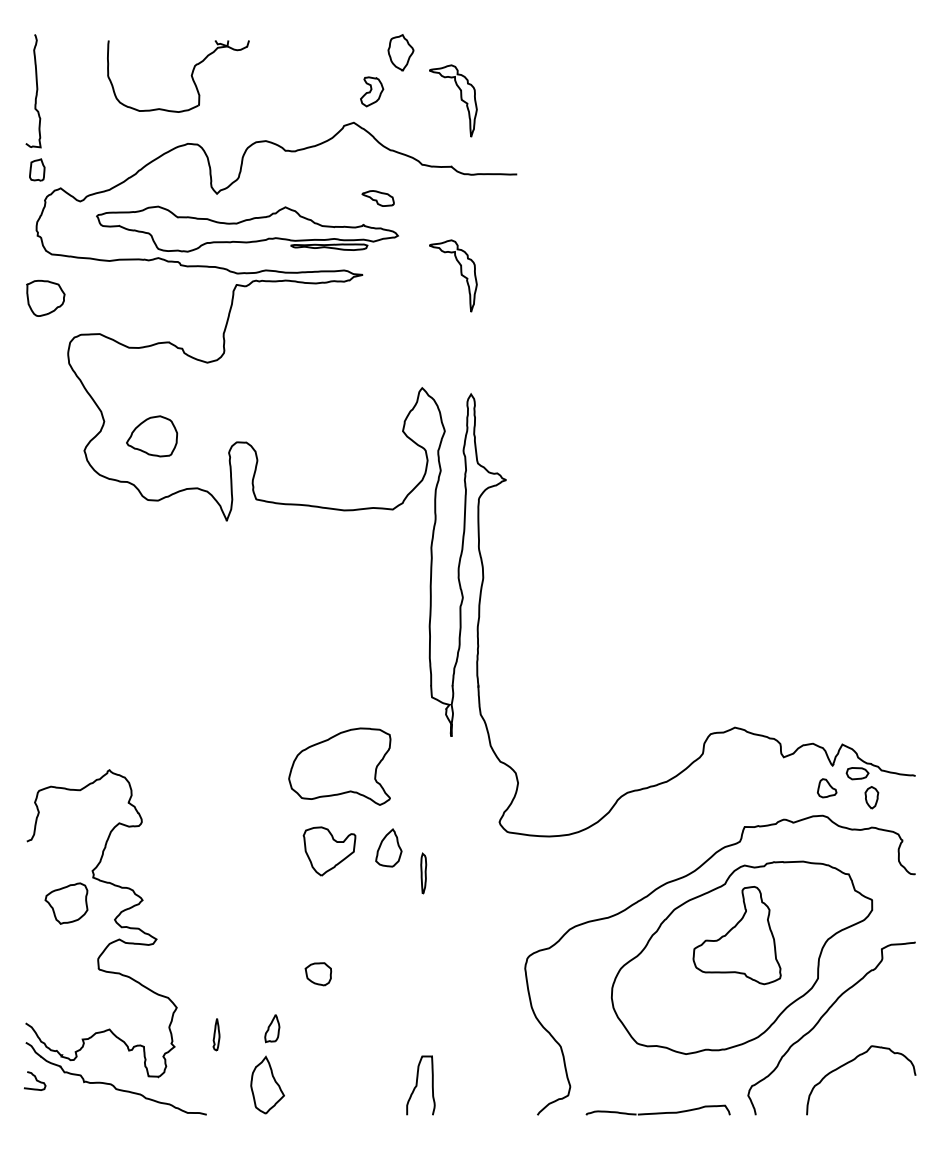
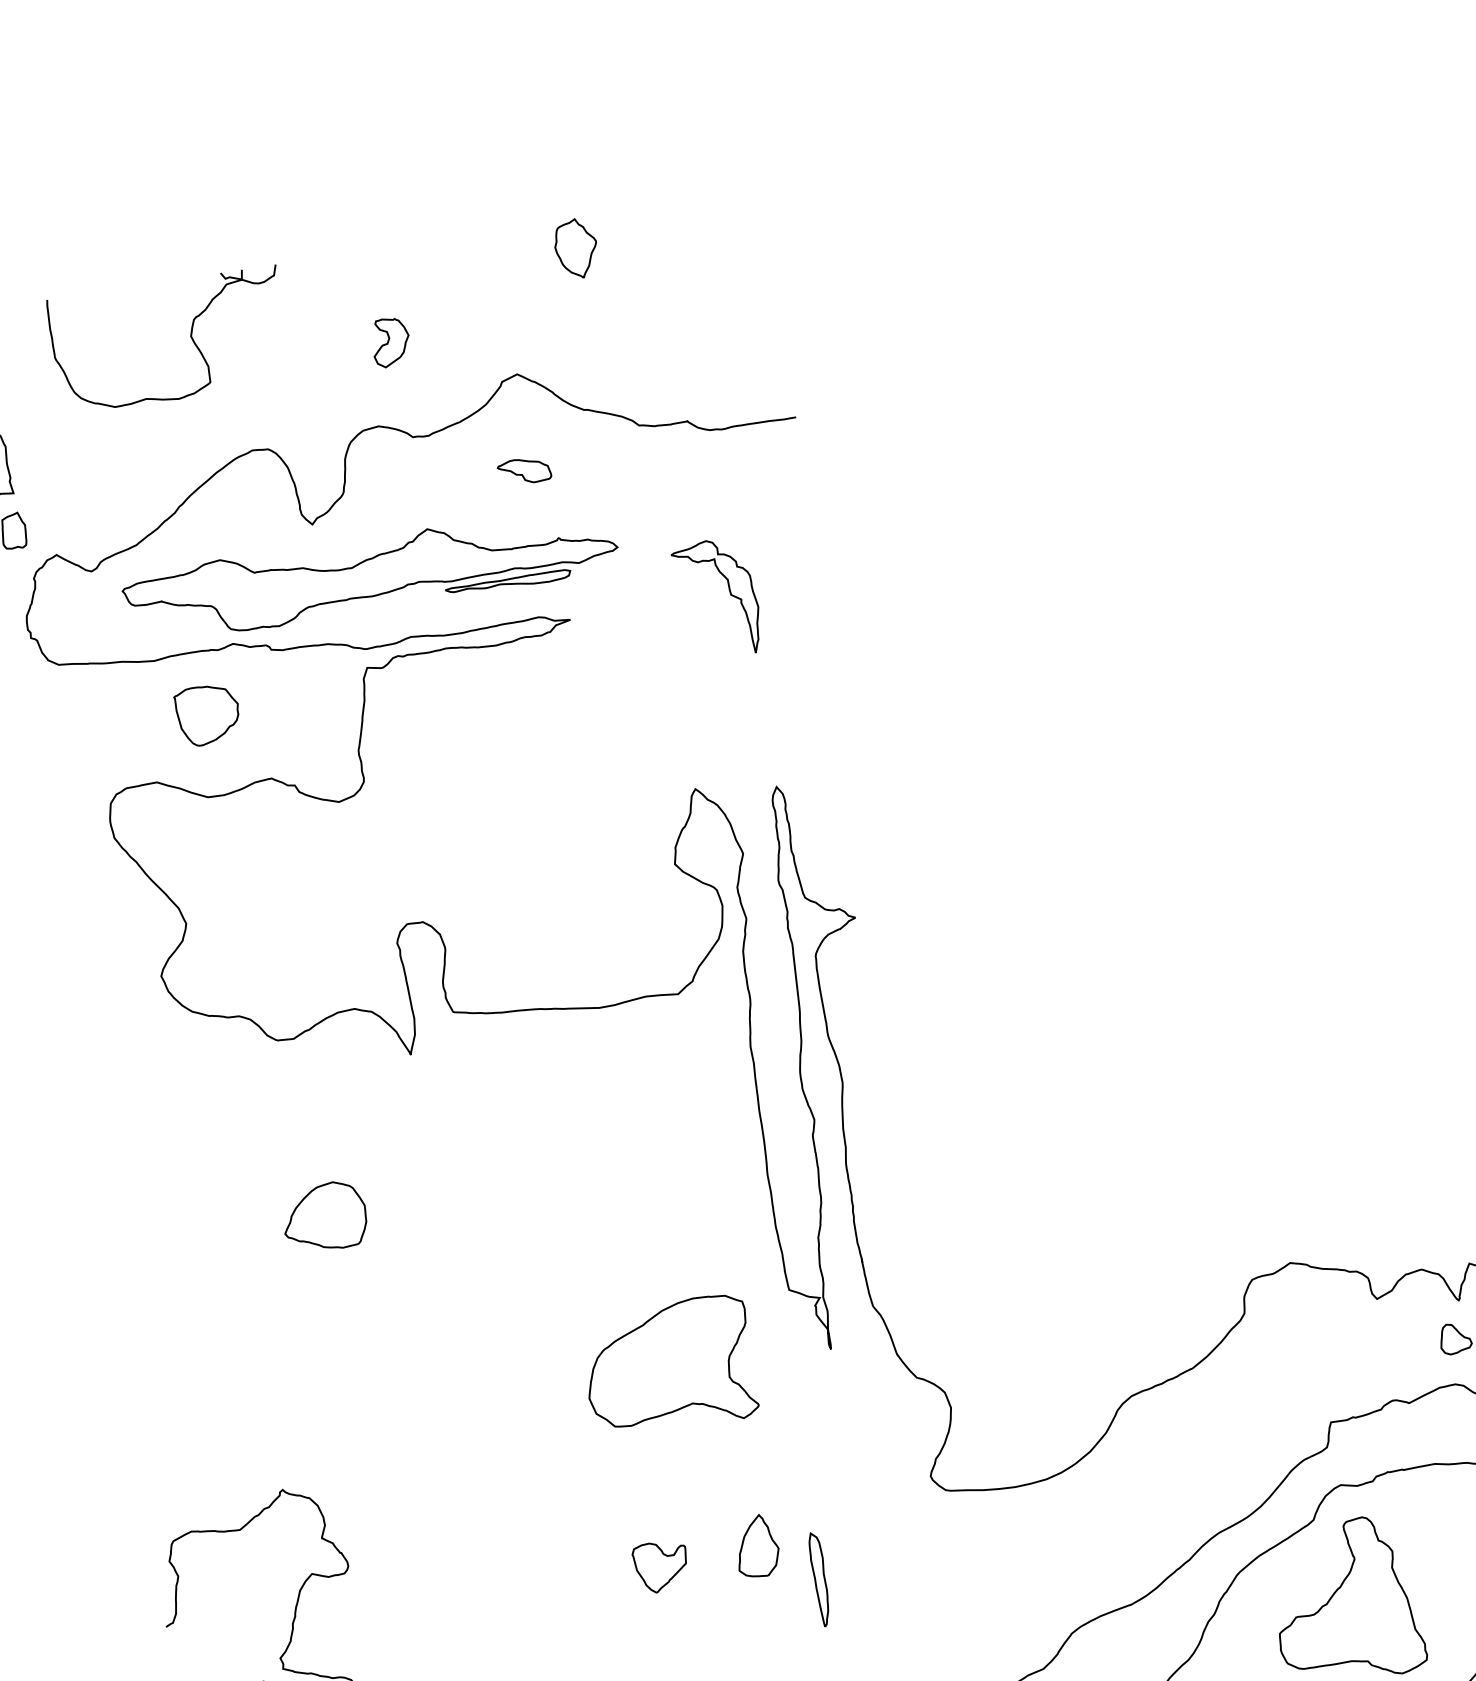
part: (190, 75) -> (189, 336), moved
part: (372, 91) -> (391, 341), moved
part: (460, 99) -> (684, 309), removed
part: (377, 198) -> (523, 471), moved
part: (45, 297) -> (207, 713), moved
part: (152, 436) -> (325, 1217), moved
part: (339, 766) -> (668, 1365), moved
part: (329, 851) -> (661, 1566), size x0.62
part: (423, 873) -> (819, 1579), size x1.43

